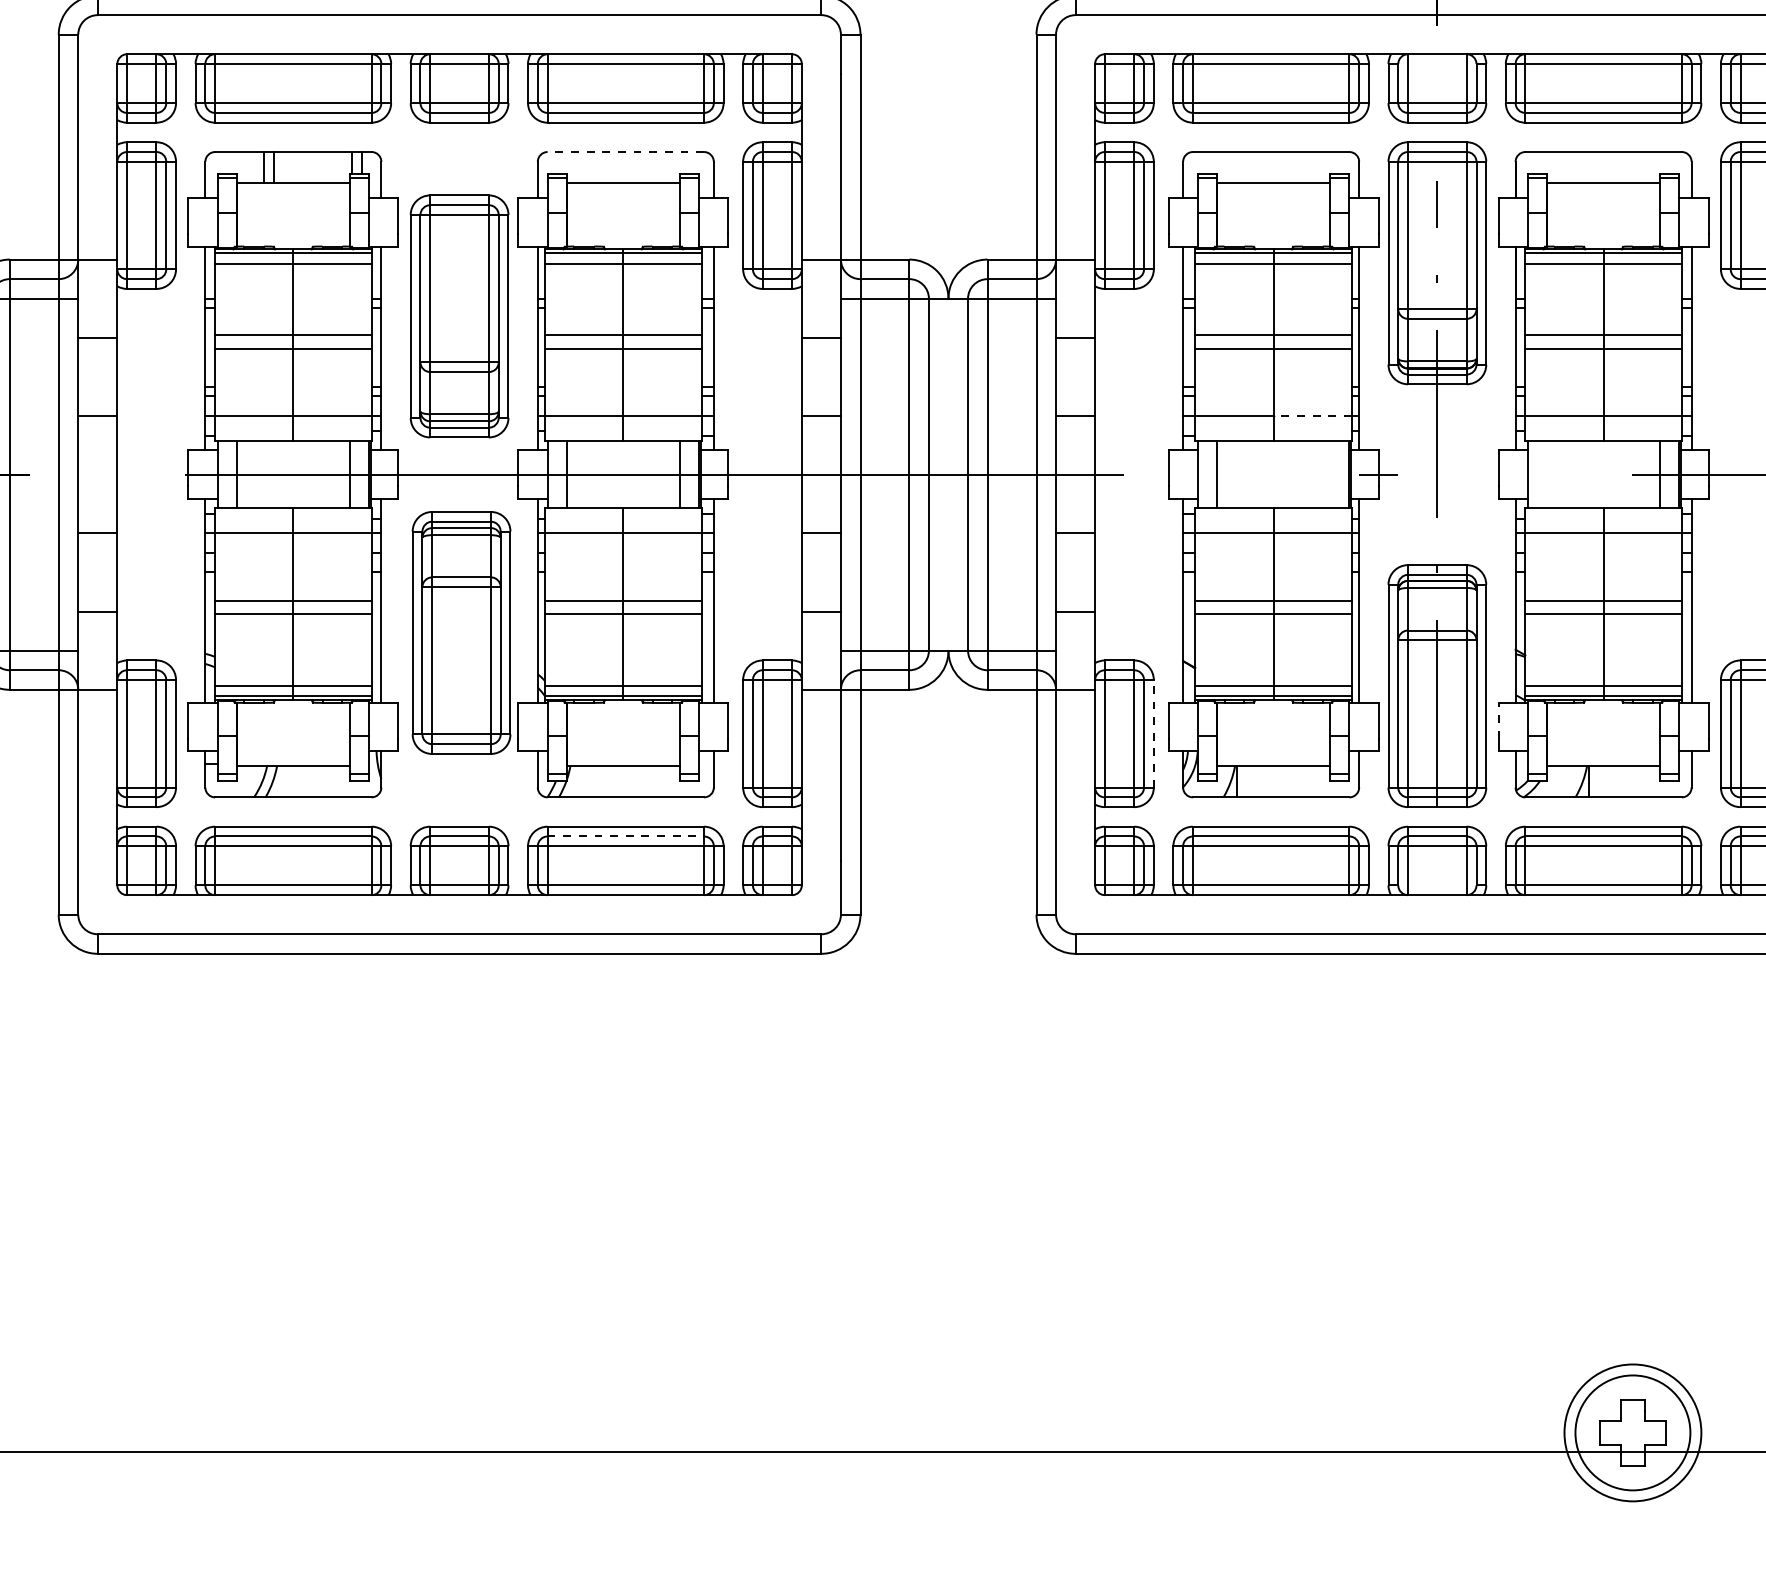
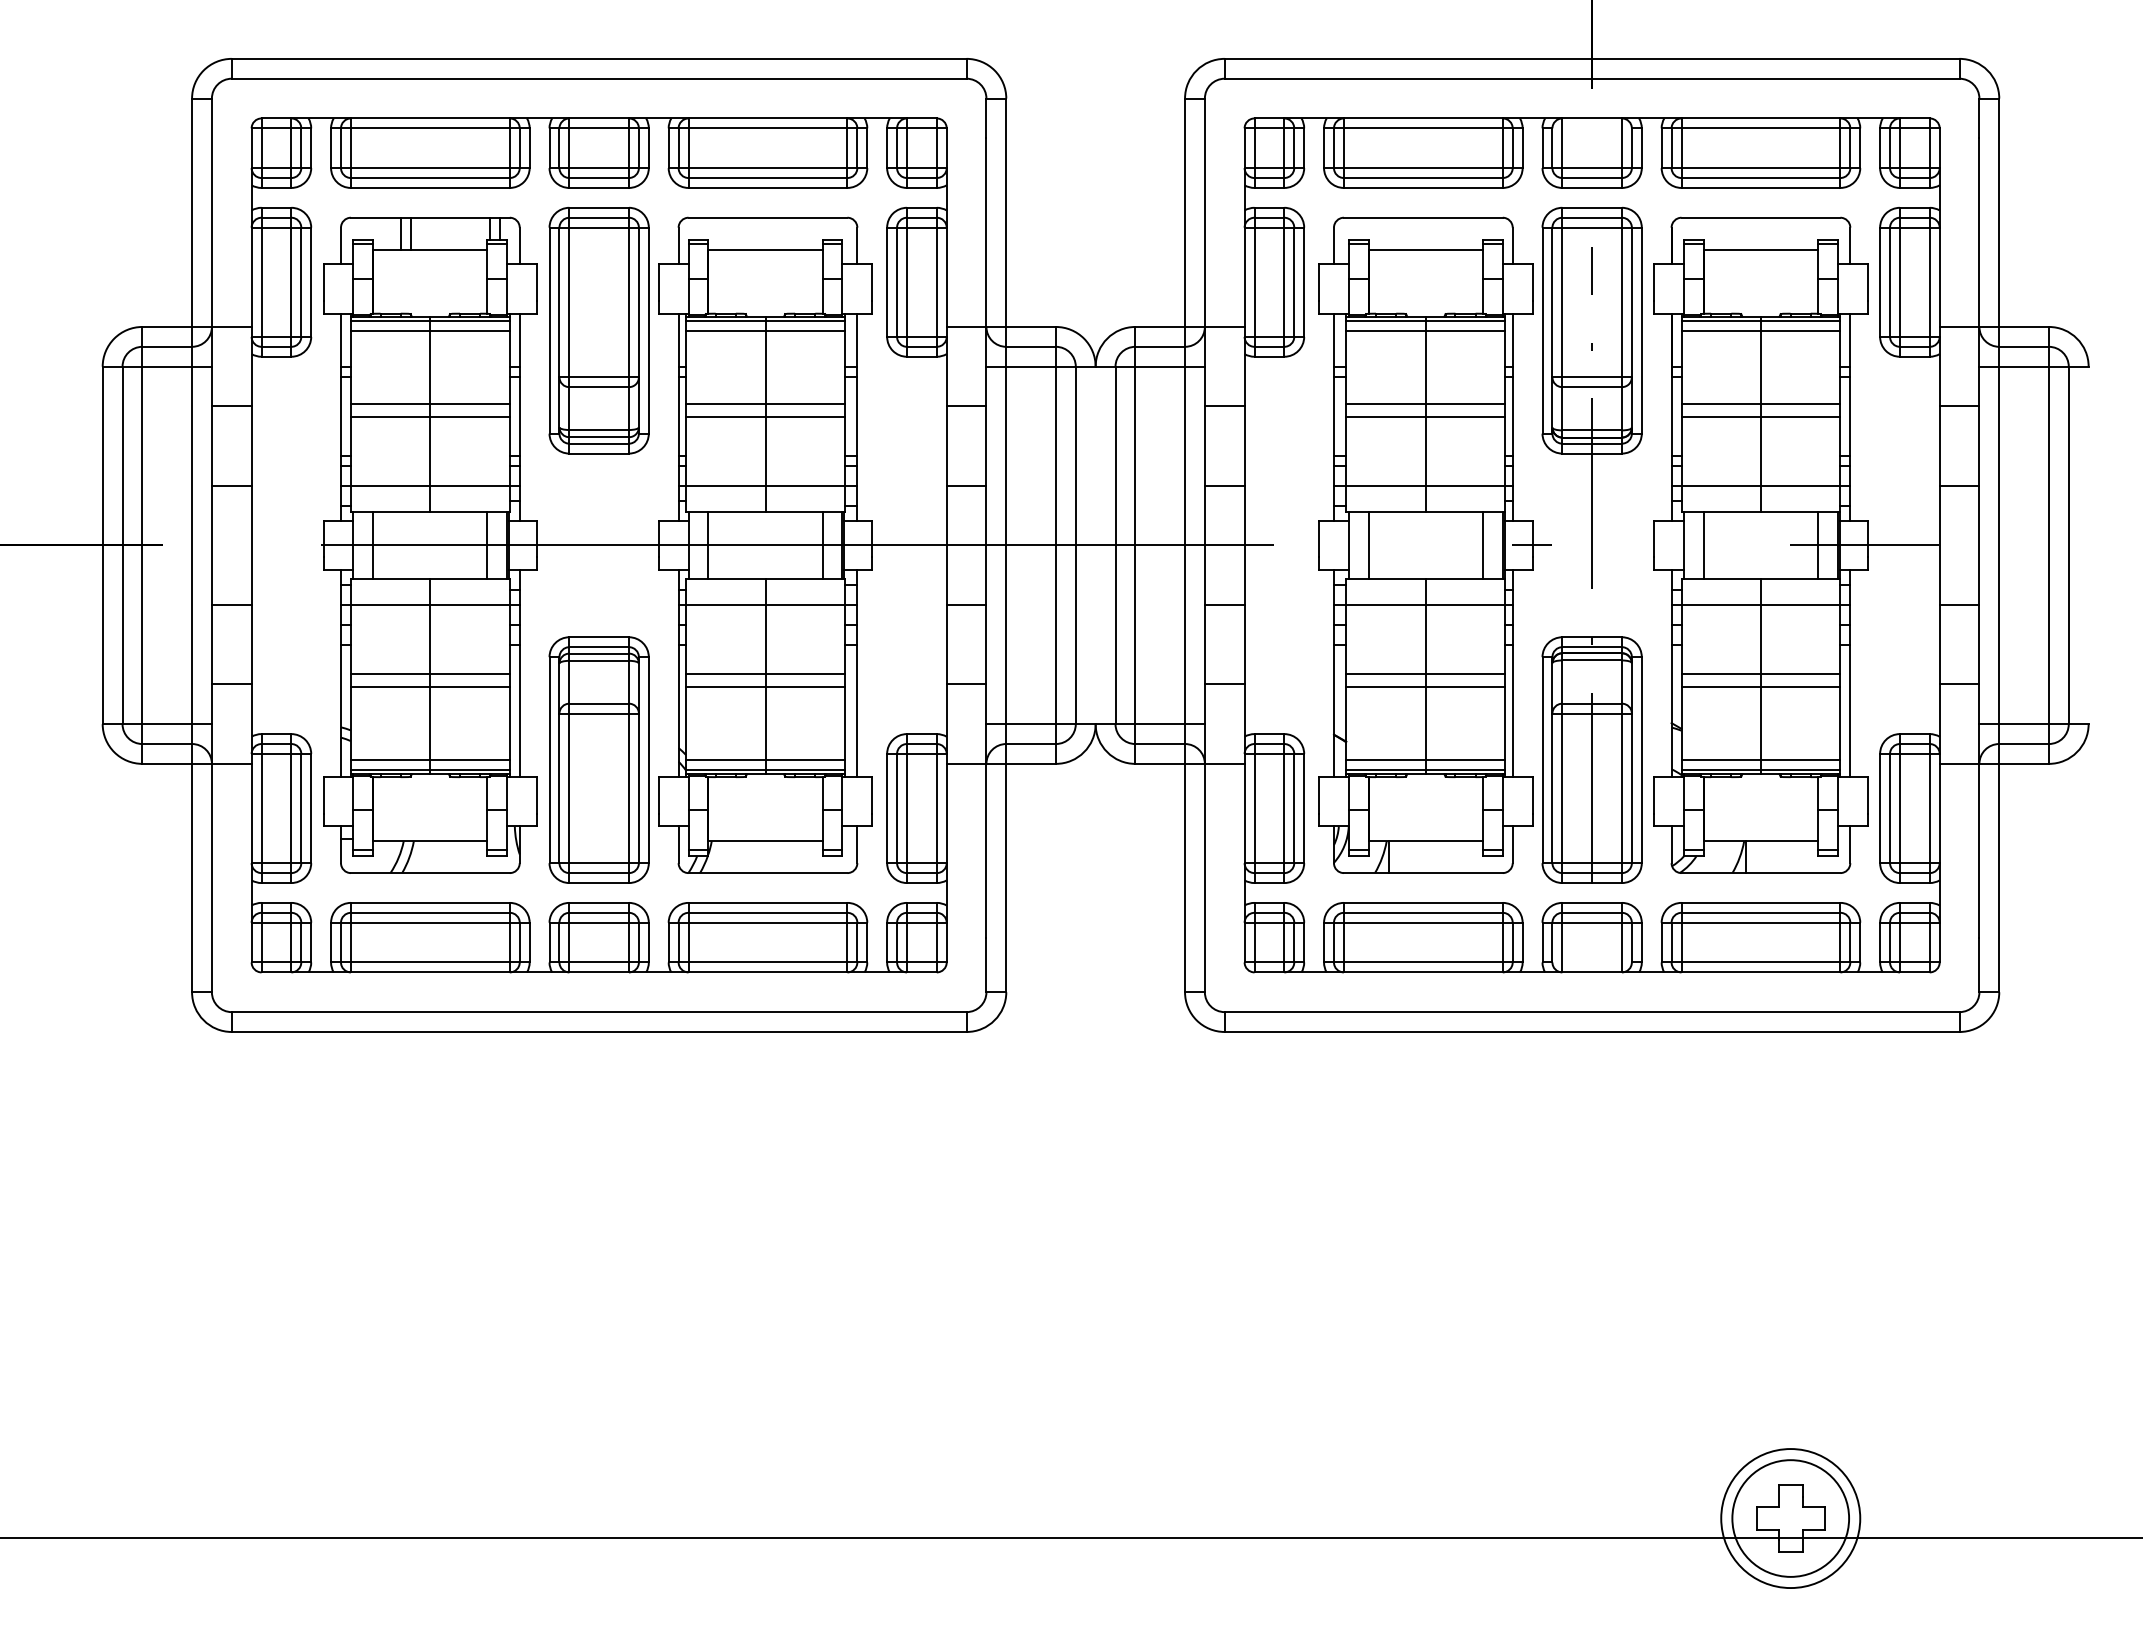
line: (625, 151) -> (767, 217), dashed -> solid
part: (458, 316) -> (598, 330), moved
line: (1312, 416) -> (1465, 486), dashed -> solid
line: (1329, 474) -> (1482, 545), added
line: (1547, 474) -> (1703, 545), added
part: (460, 632) -> (598, 759), moved
line: (1498, 719) -> (1654, 794), dashed -> solid
line: (1154, 733) -> (1304, 808), dashed -> solid
line: (626, 836) -> (768, 912), dashed -> solid

